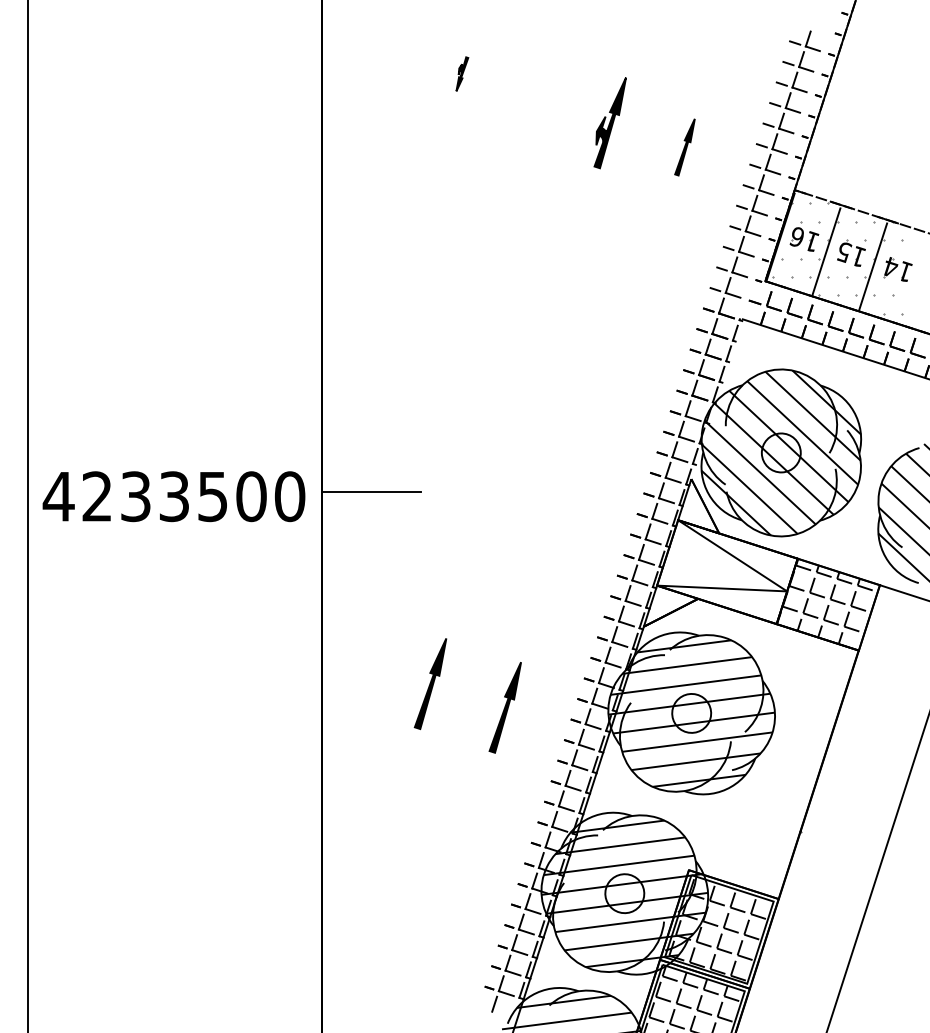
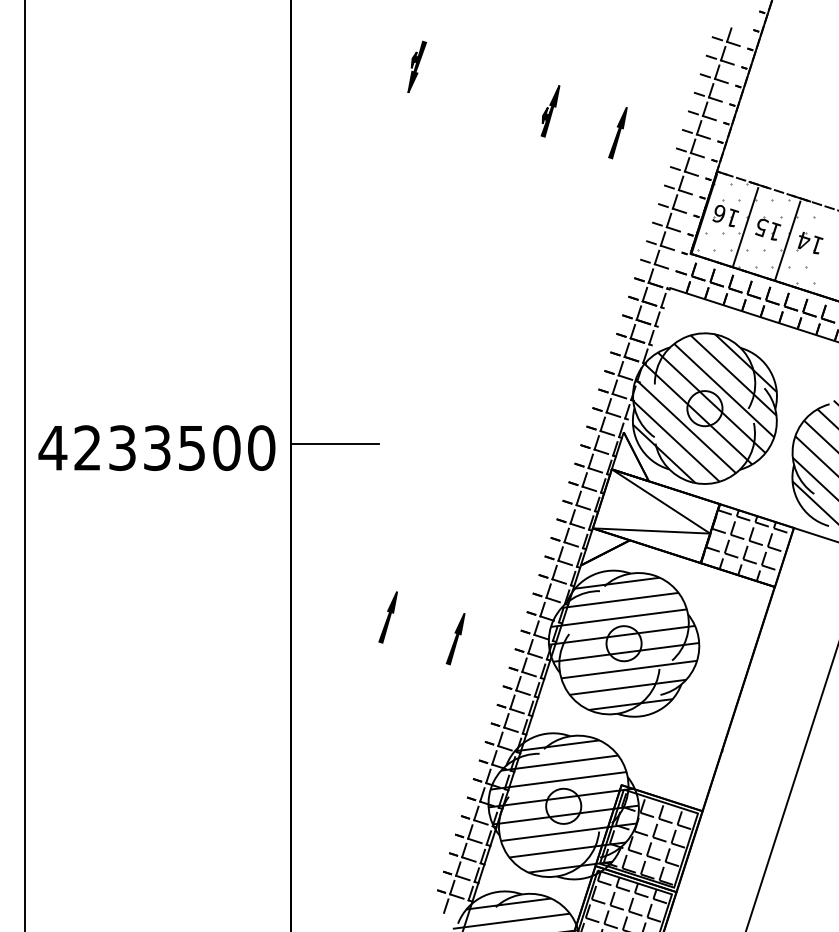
part: (461, 73) -> (416, 66), size x1.67
part: (610, 123) -> (550, 111), size x0.62
part: (429, 684) -> (387, 617), size x0.62
part: (504, 708) -> (455, 639), size x0.62

